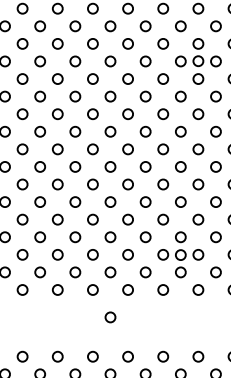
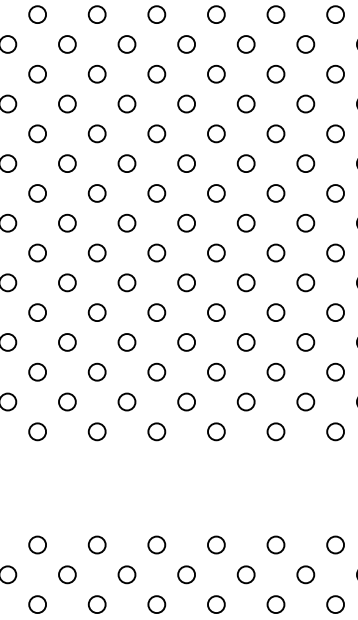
circle: (198, 61) -> (276, 44), removed
circle: (180, 254) -> (245, 371), removed
circle: (110, 317) -> (126, 478), removed

